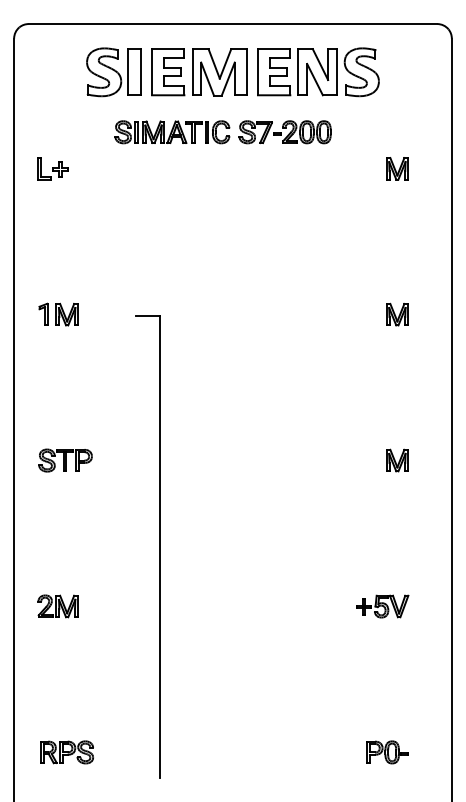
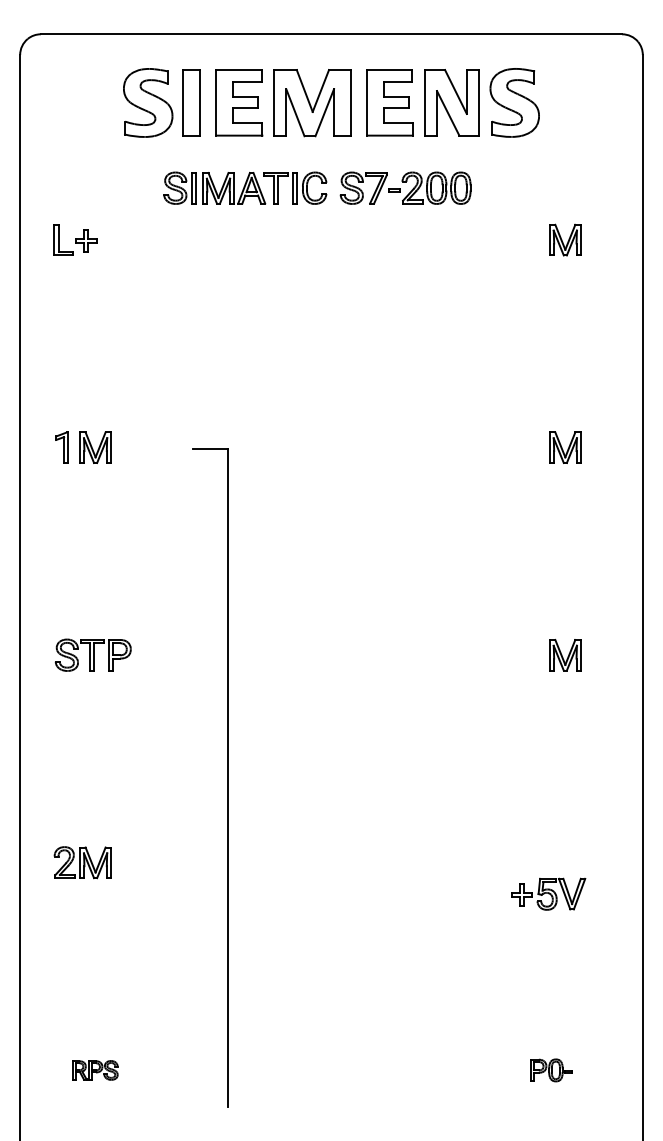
part: (382, 606) -> (548, 894), moved
part: (66, 752) -> (94, 1070), size x0.6
part: (387, 752) -> (551, 1070), size x0.7

